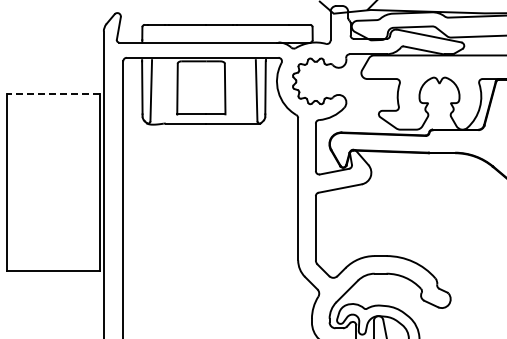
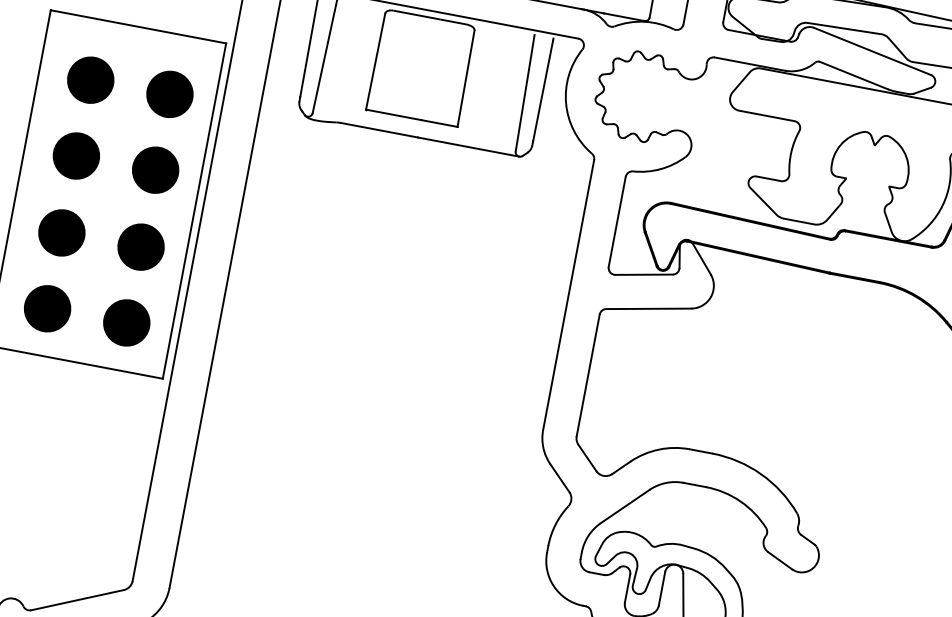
line: (53, 94) -> (138, 27), dashed -> solid
part: (43, 174) -> (90, 175), added

